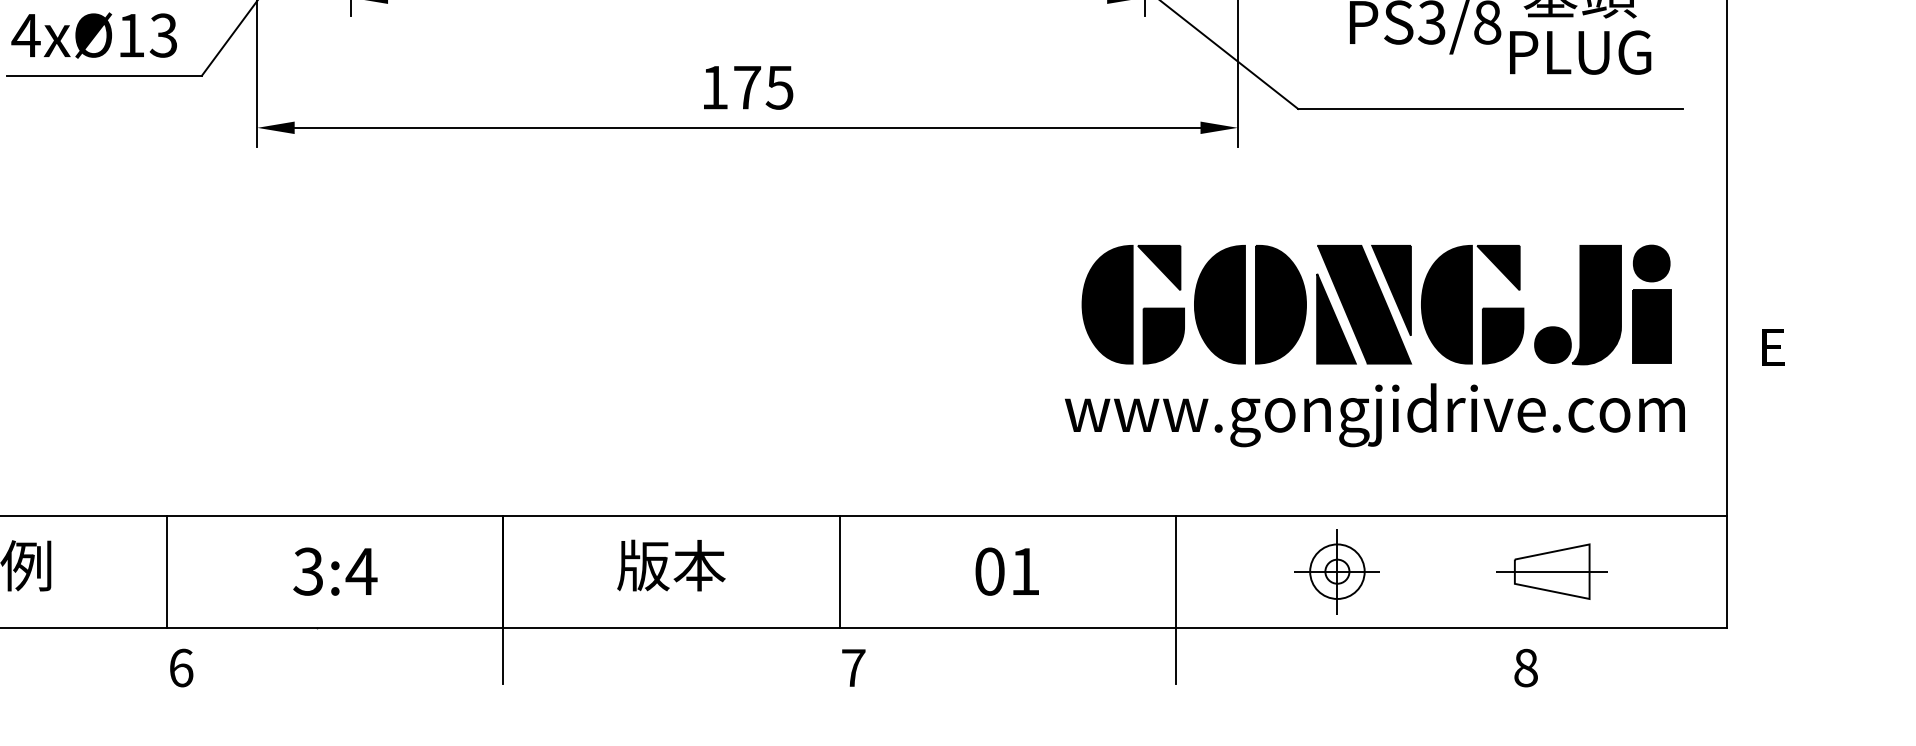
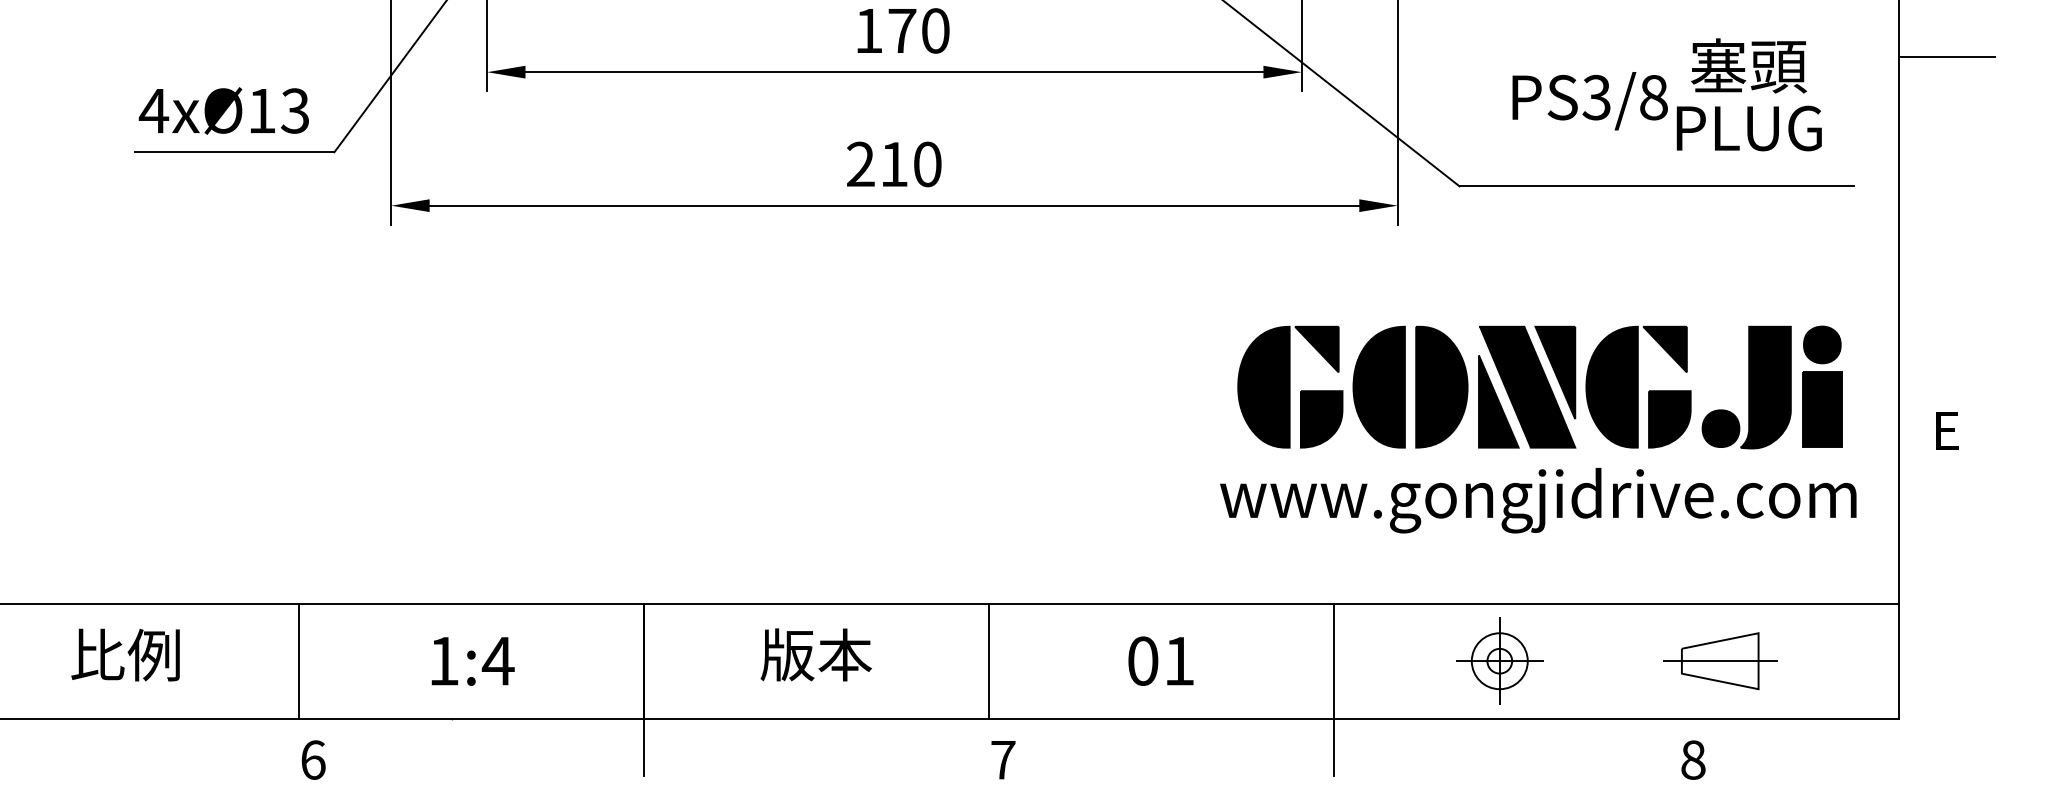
text: (747, 87) -> (894, 164), 175 -> 210
text: (308, 571) -> (443, 660), 3:4 -> 1:4

